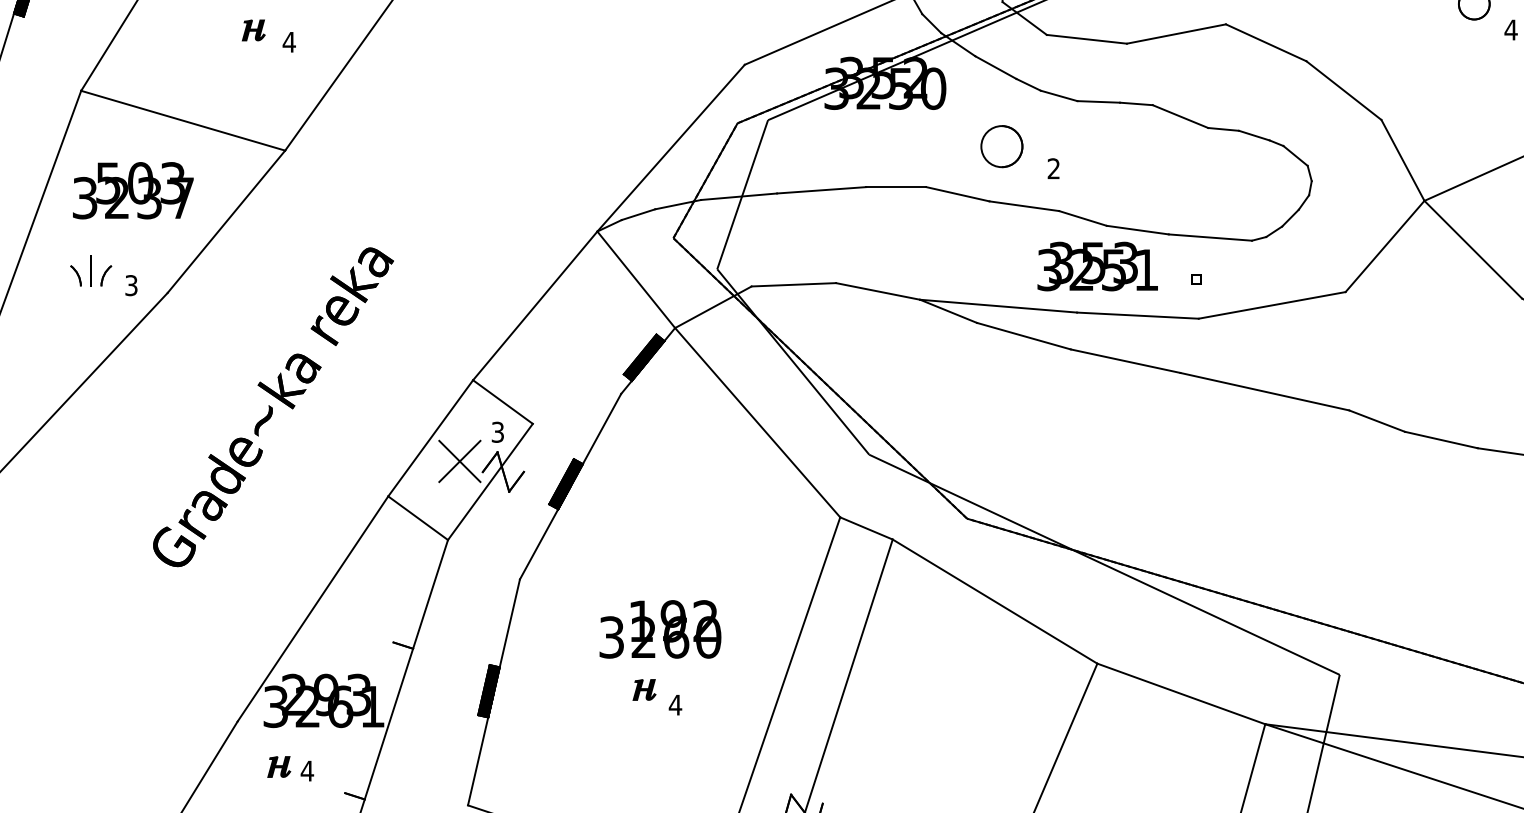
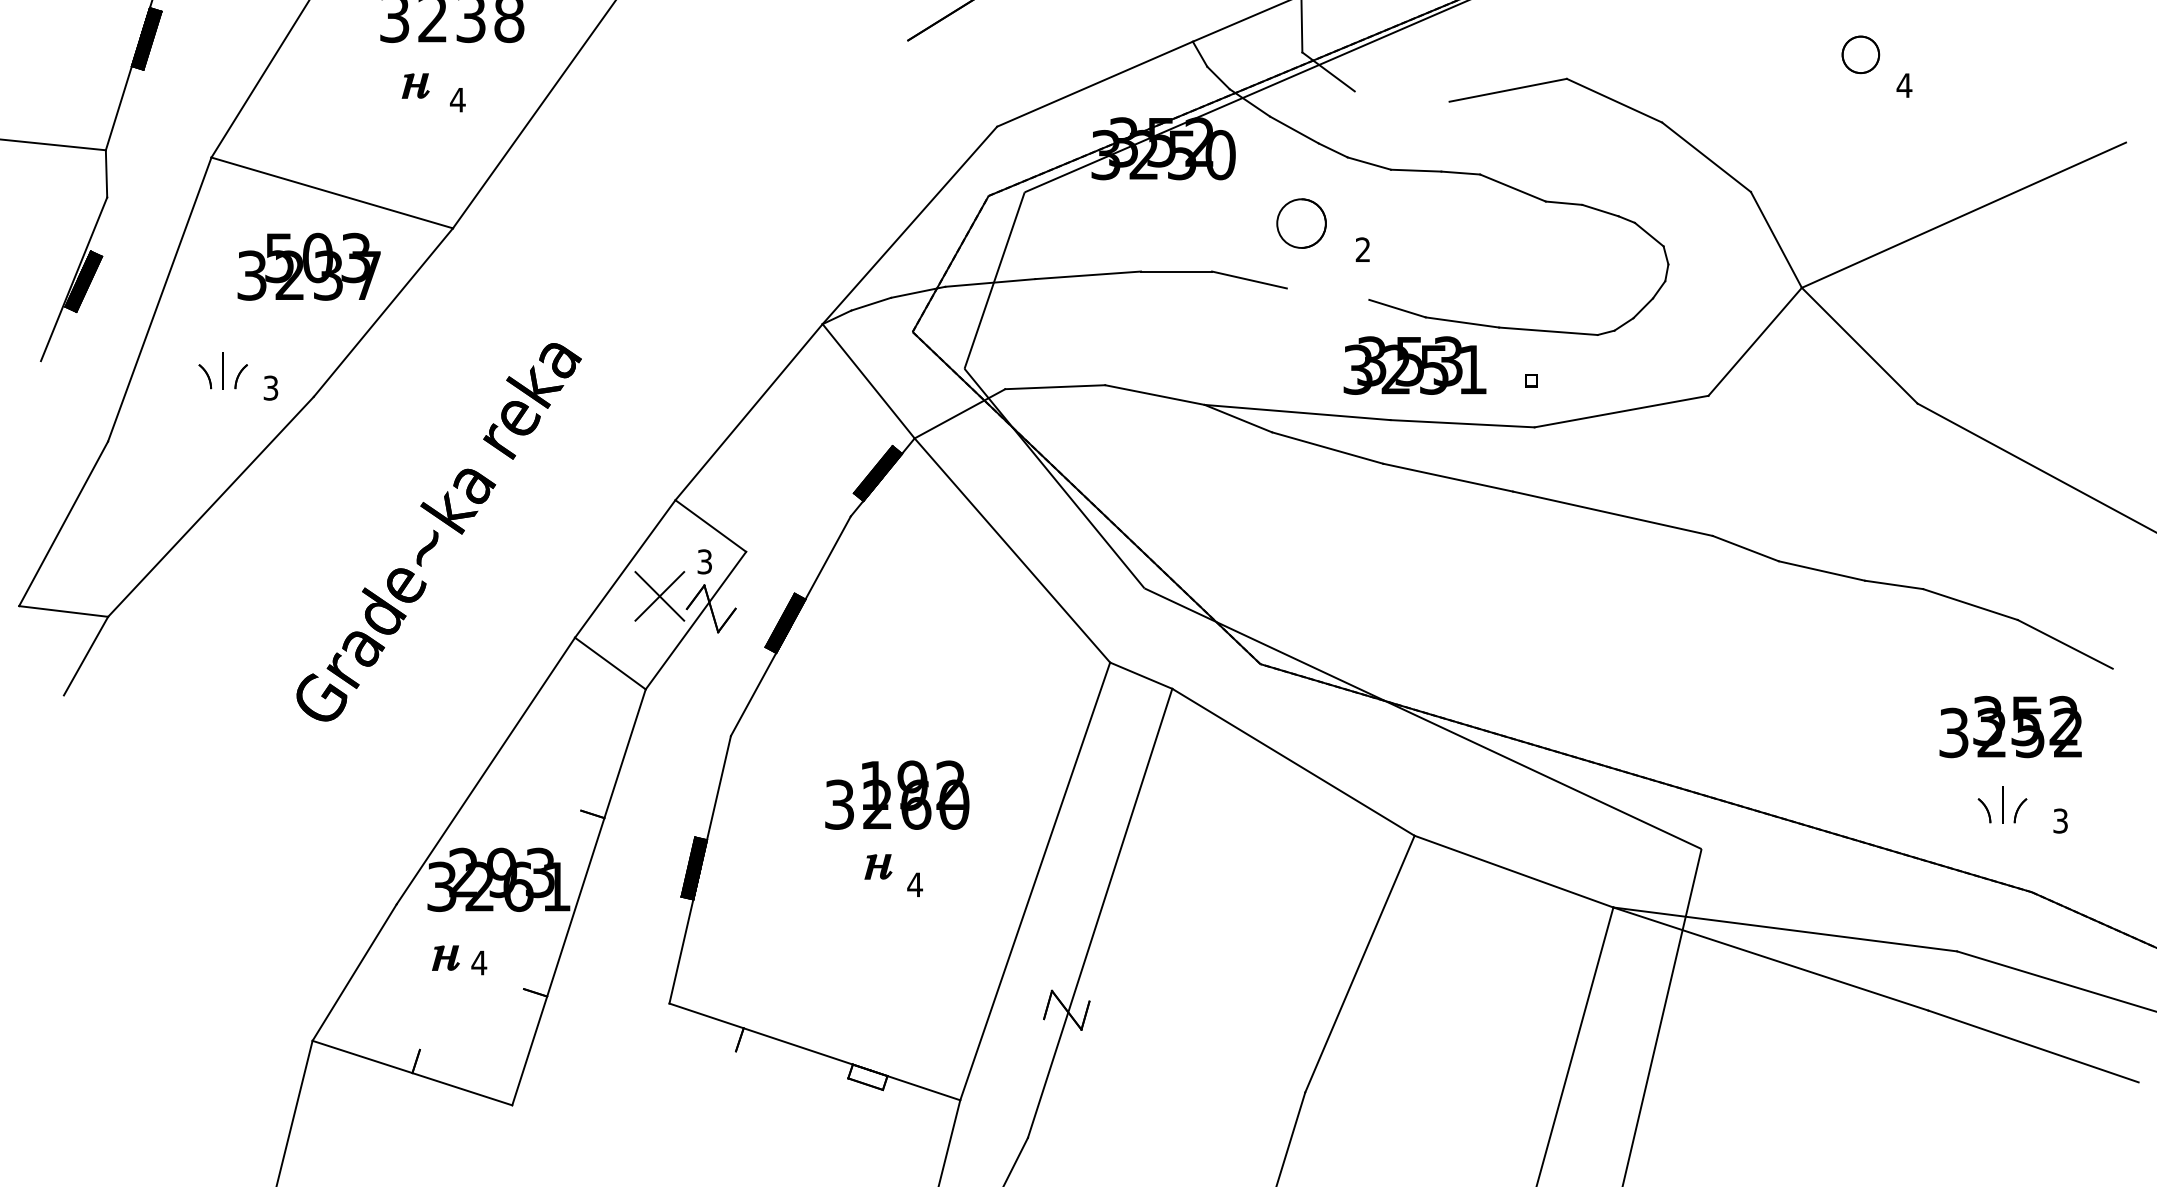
line: (1086, 39) -> (1401, 96), removed
text: (132, 190) -> (308, 266), moved
line: (1023, 205) -> (1327, 293), removed

